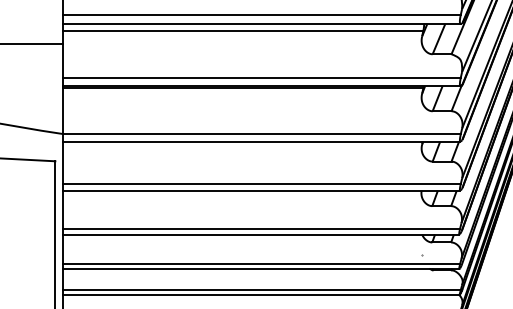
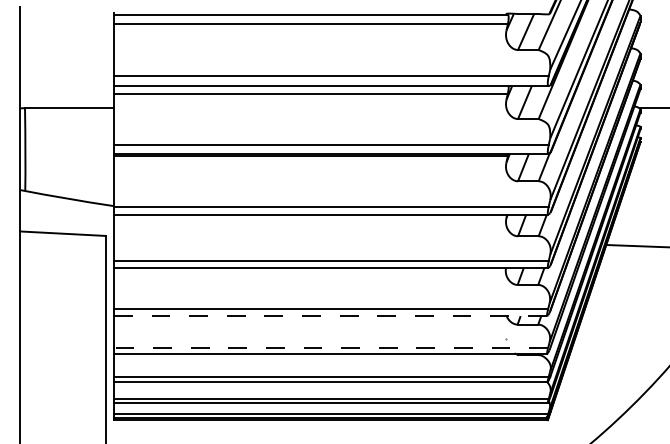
line: (260, 235) -> (330, 316), solid -> dashed
line: (261, 264) -> (331, 348), solid -> dashed

